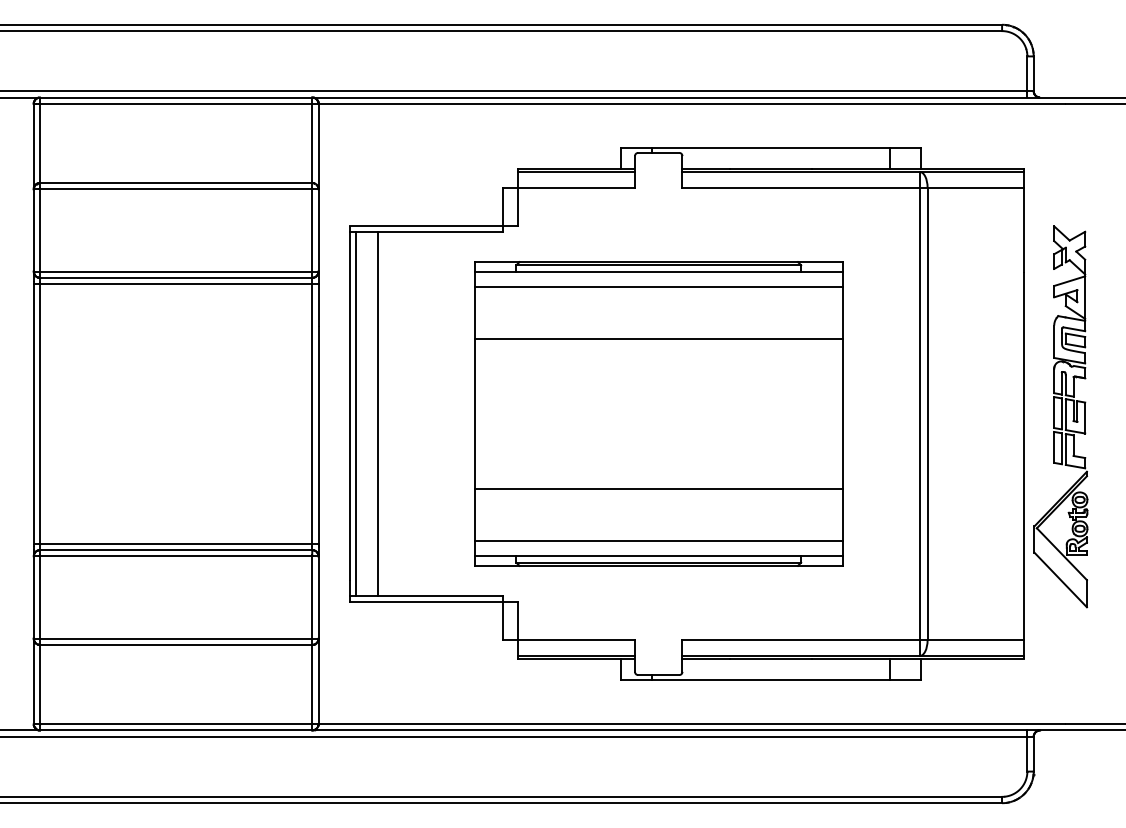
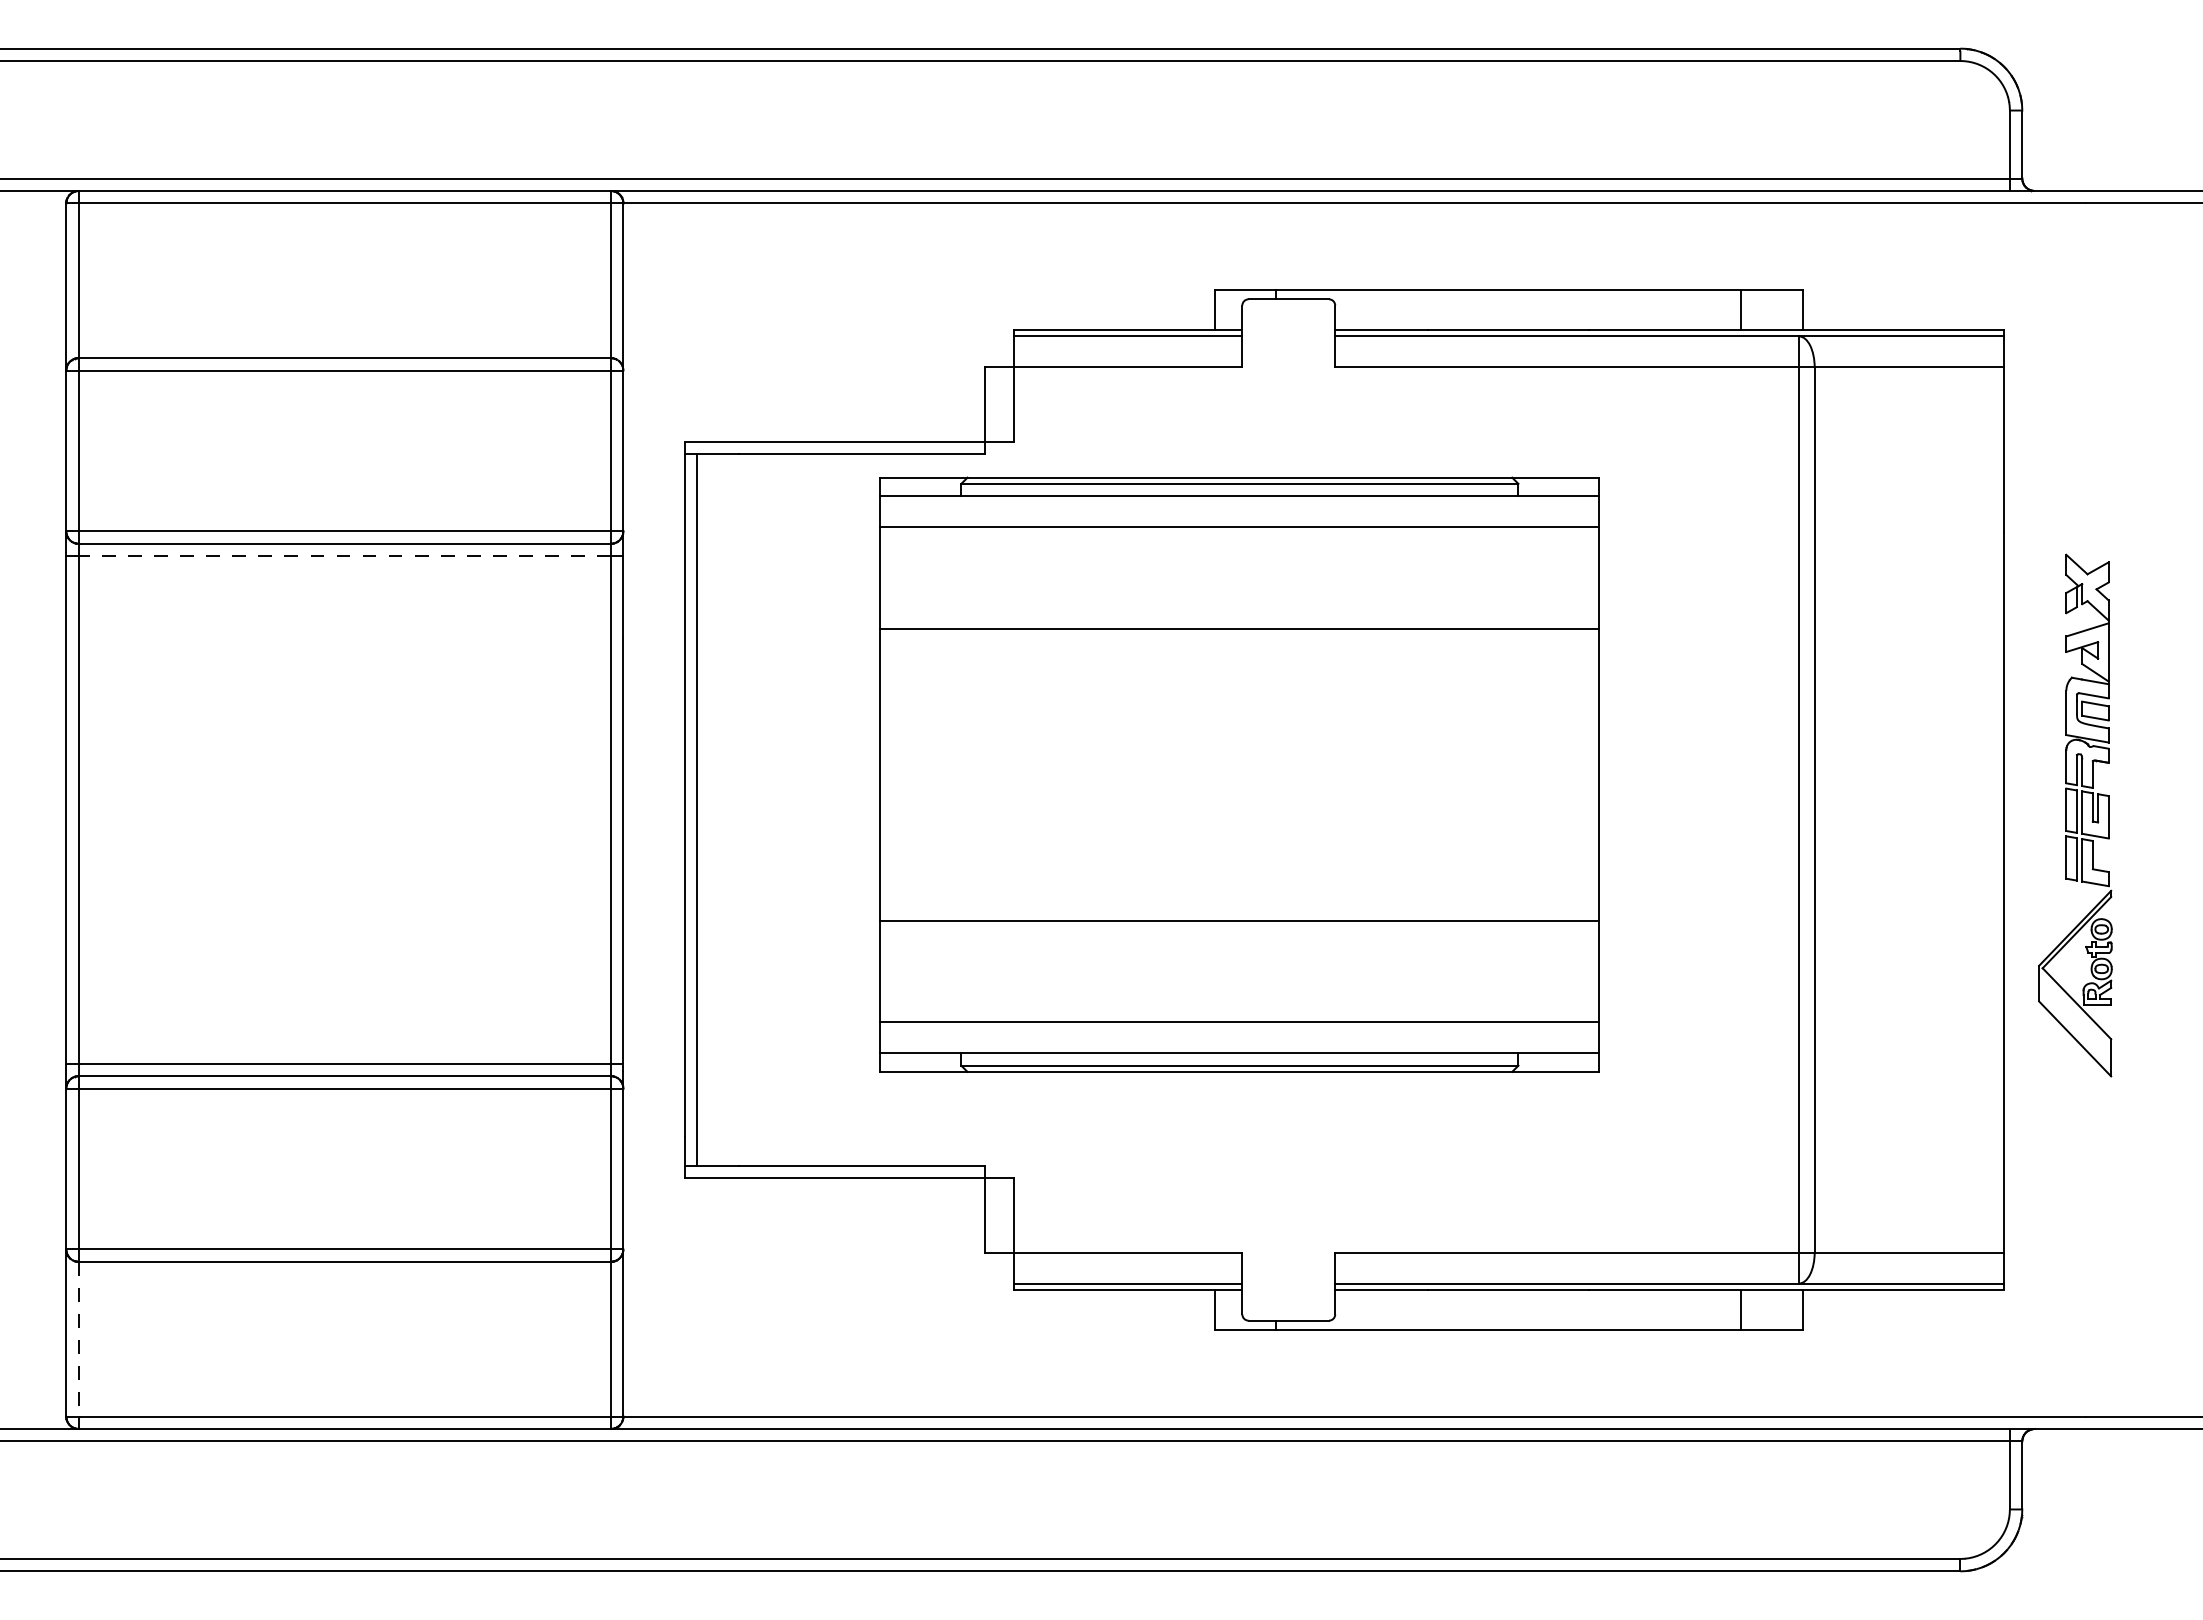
line: (175, 284) -> (343, 556), solid -> dashed
line: (377, 413) -> (738, 809), removed
part: (658, 413) -> (1239, 773), moved
part: (1060, 416) -> (2074, 814), size x0.7
line: (40, 684) -> (79, 1339), solid -> dashed

